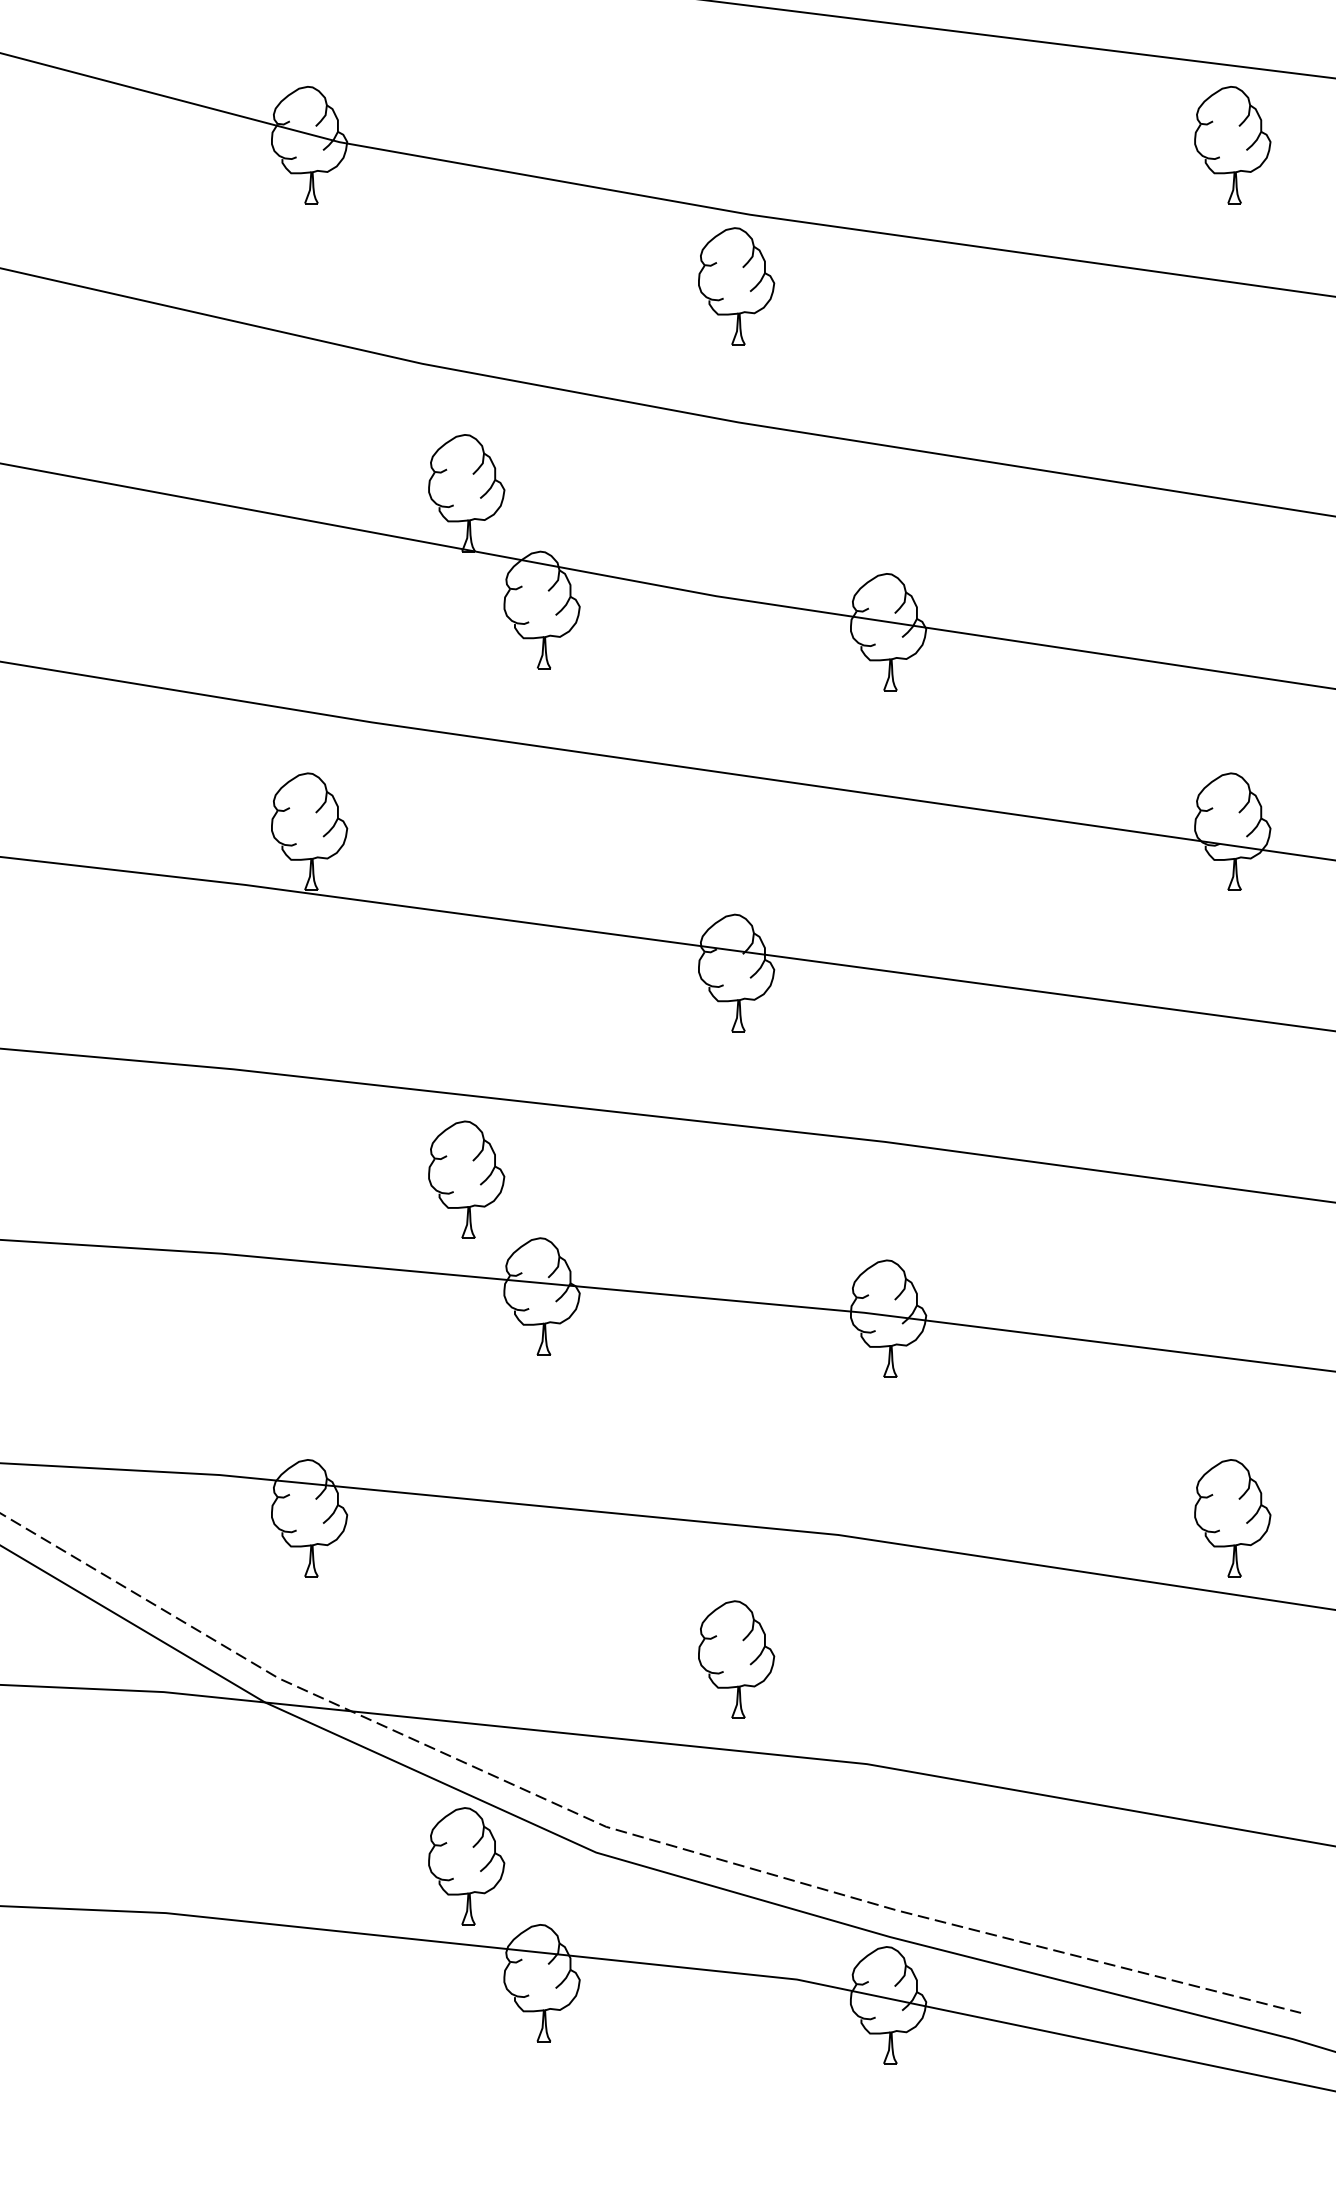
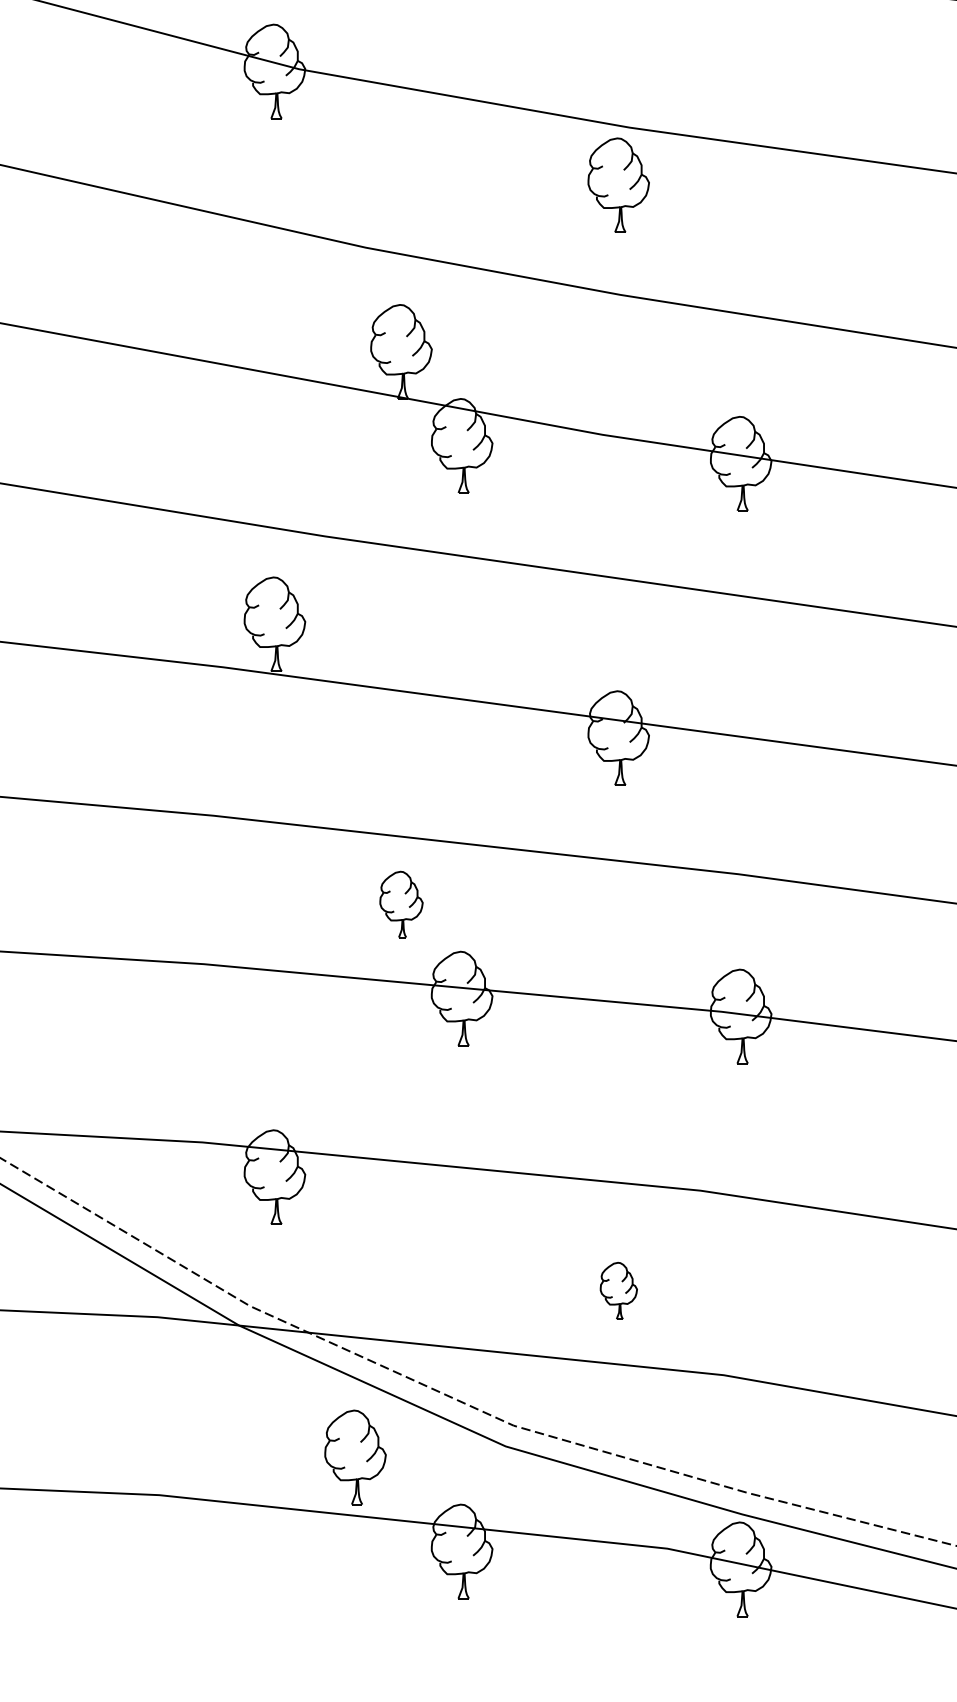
part: (466, 1179) -> (401, 904), size x0.7
part: (736, 1659) -> (618, 1290), size x0.6
part: (466, 1866) -> (355, 1457), moved

